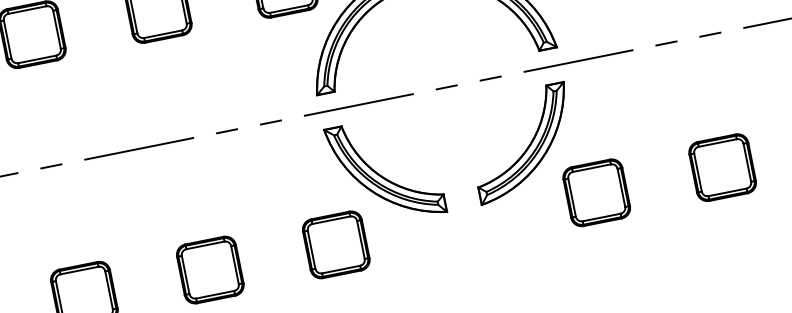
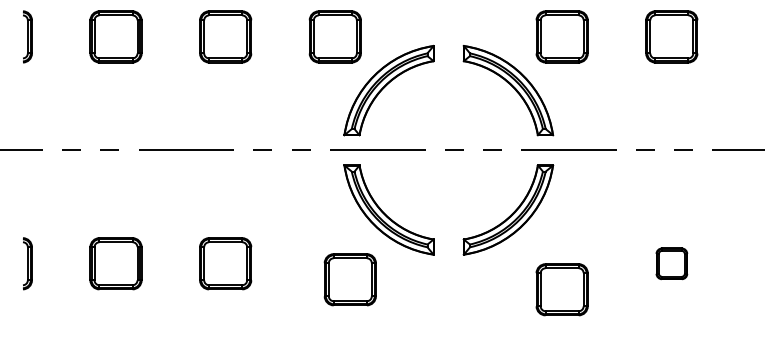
part: (722, 167) -> (671, 263), size x0.6
part: (595, 192) -> (561, 289), moved
part: (335, 244) -> (349, 279), moved

